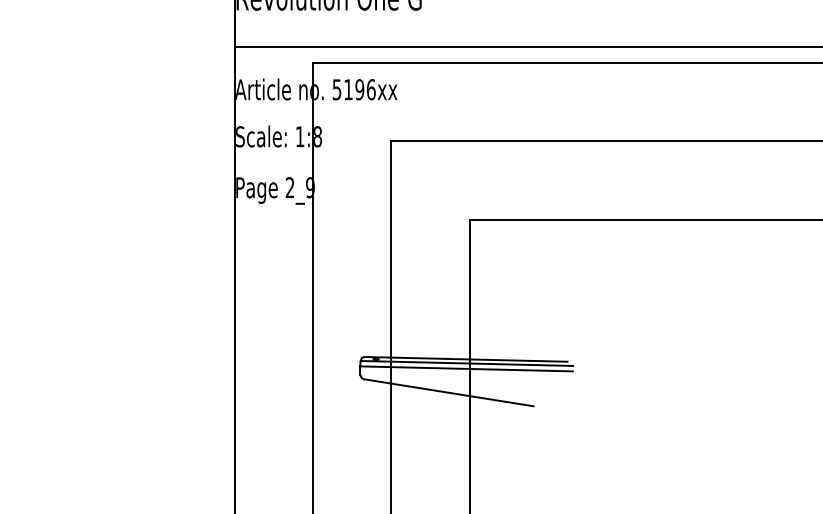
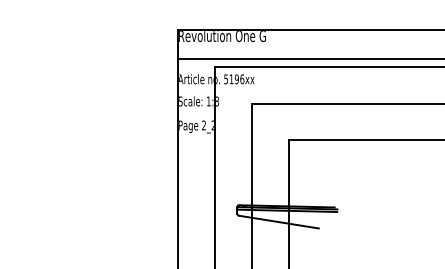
text: (308, 187) -> (212, 125), 2_9 -> 2_2

